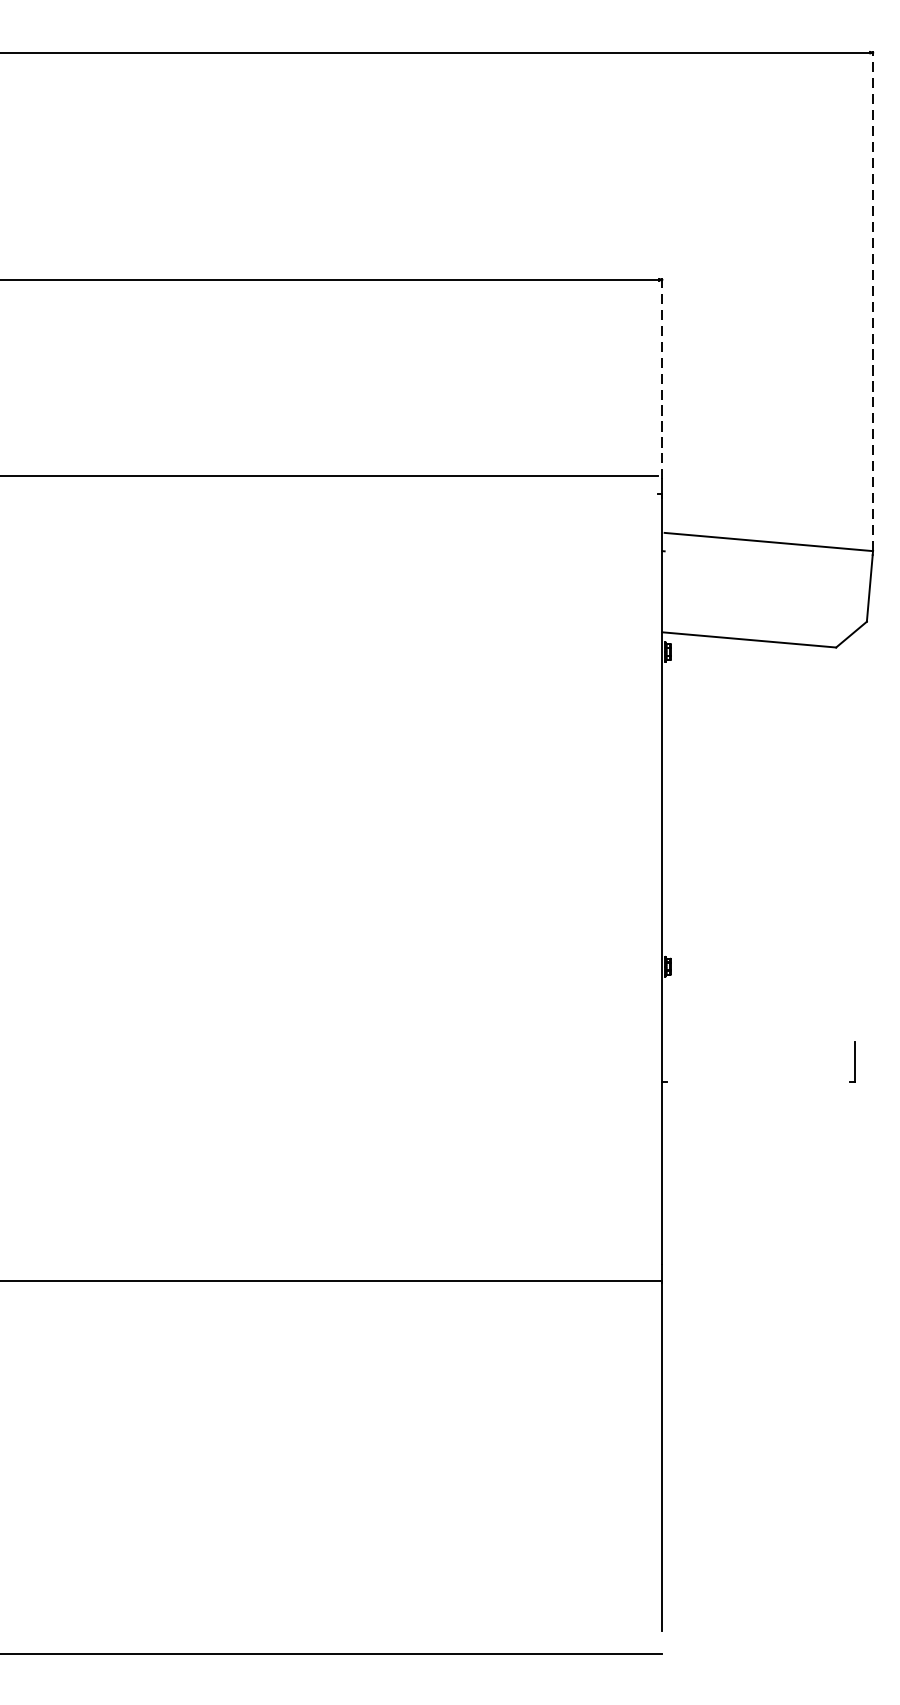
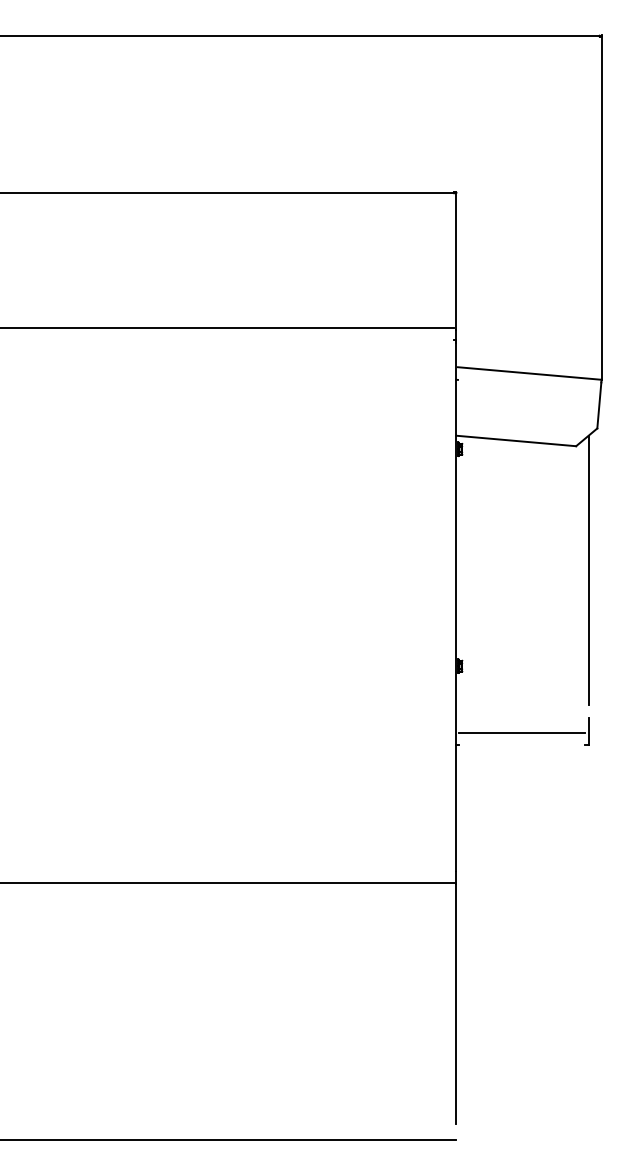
line: (872, 301) -> (601, 207), dashed -> solid
line: (662, 378) -> (456, 260), dashed -> solid
line: (854, 827) -> (588, 570), added
line: (758, 1062) -> (522, 732), added

